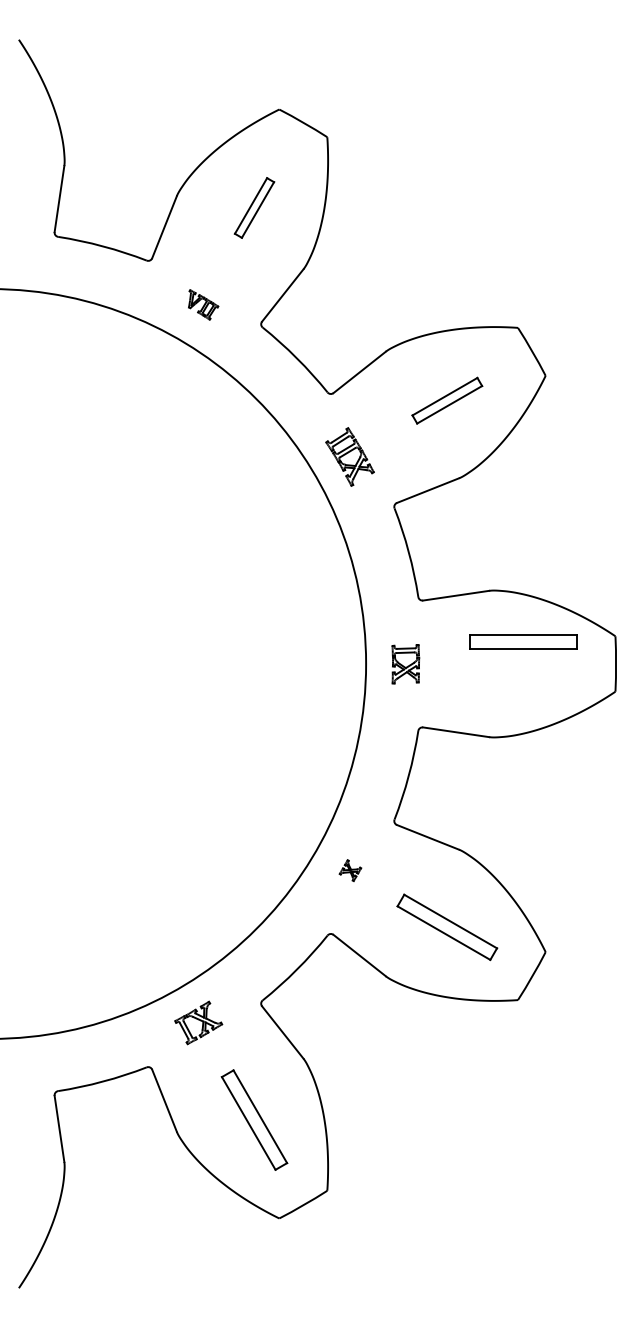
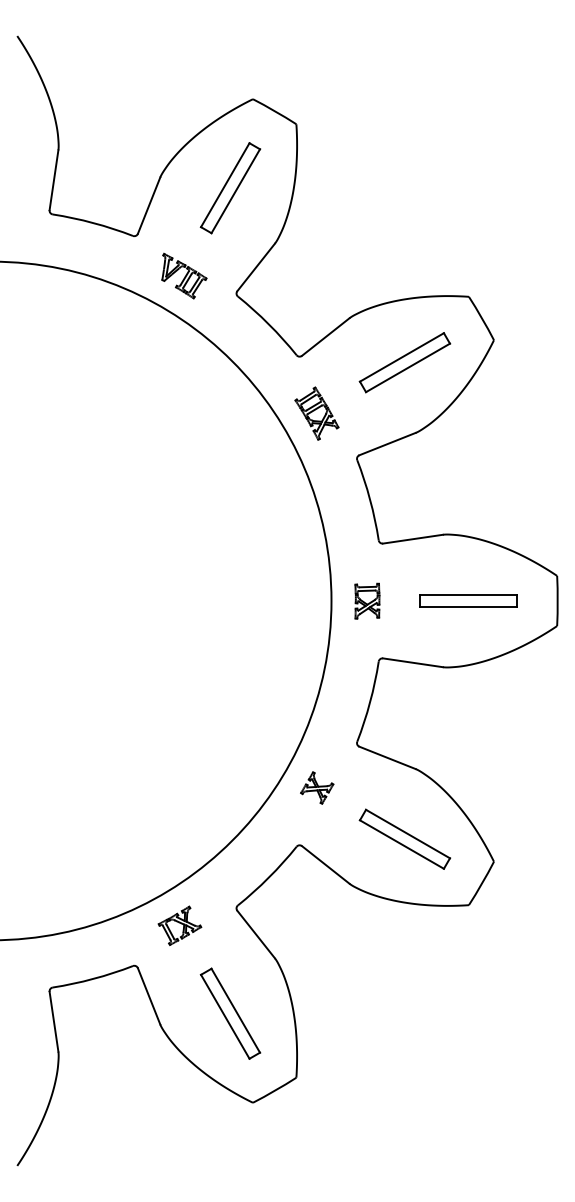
part: (254, 208) -> (230, 188), size x1.67
part: (203, 304) -> (184, 275), size x1.67
part: (446, 400) -> (404, 362), size x1.43
part: (523, 641) -> (468, 600), moved
part: (350, 870) -> (317, 787), size x1.67

